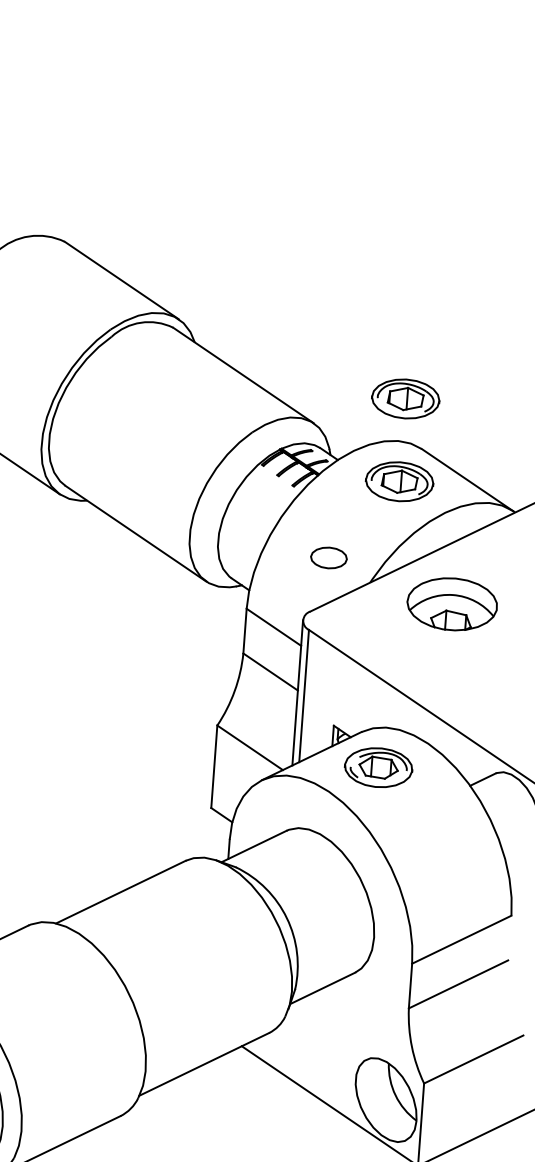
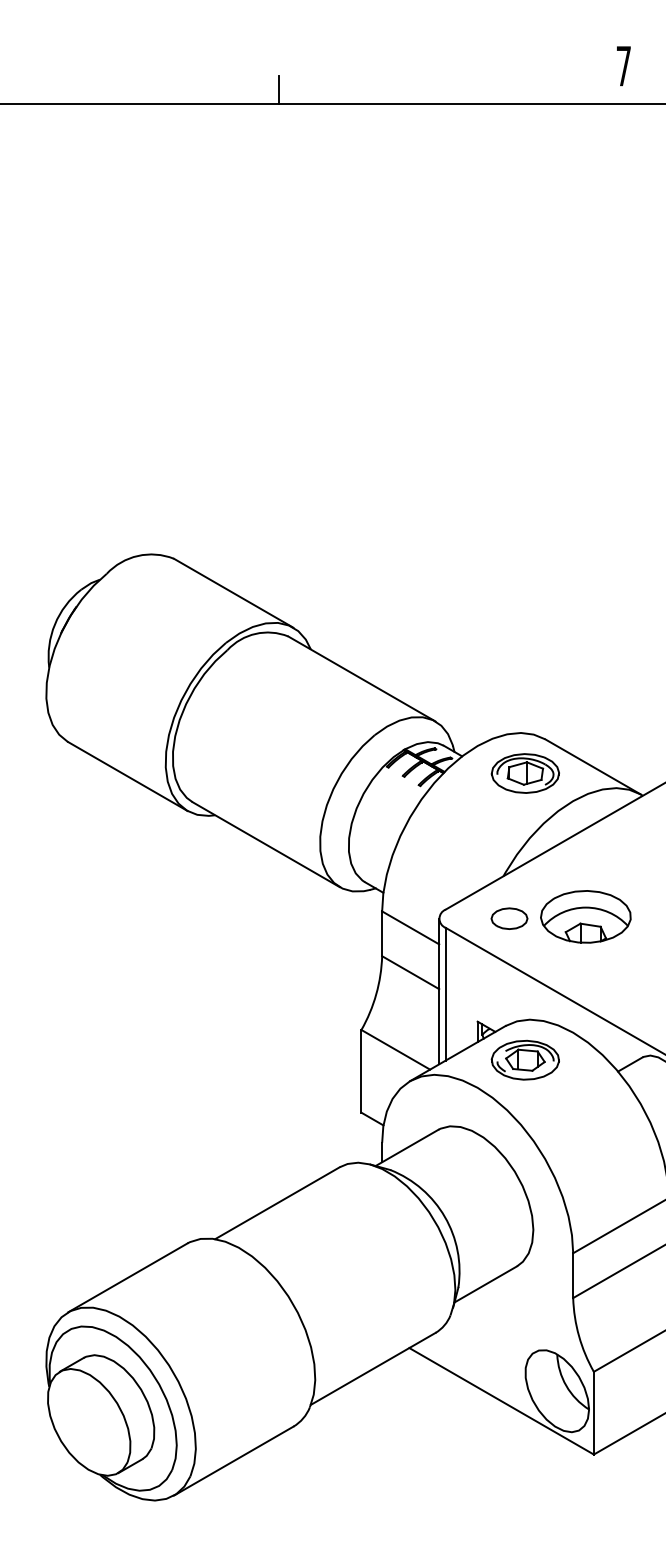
part: (404, 398) -> (524, 690), removed
part: (328, 557) -> (509, 918), moved
part: (451, 603) -> (585, 916), moved

